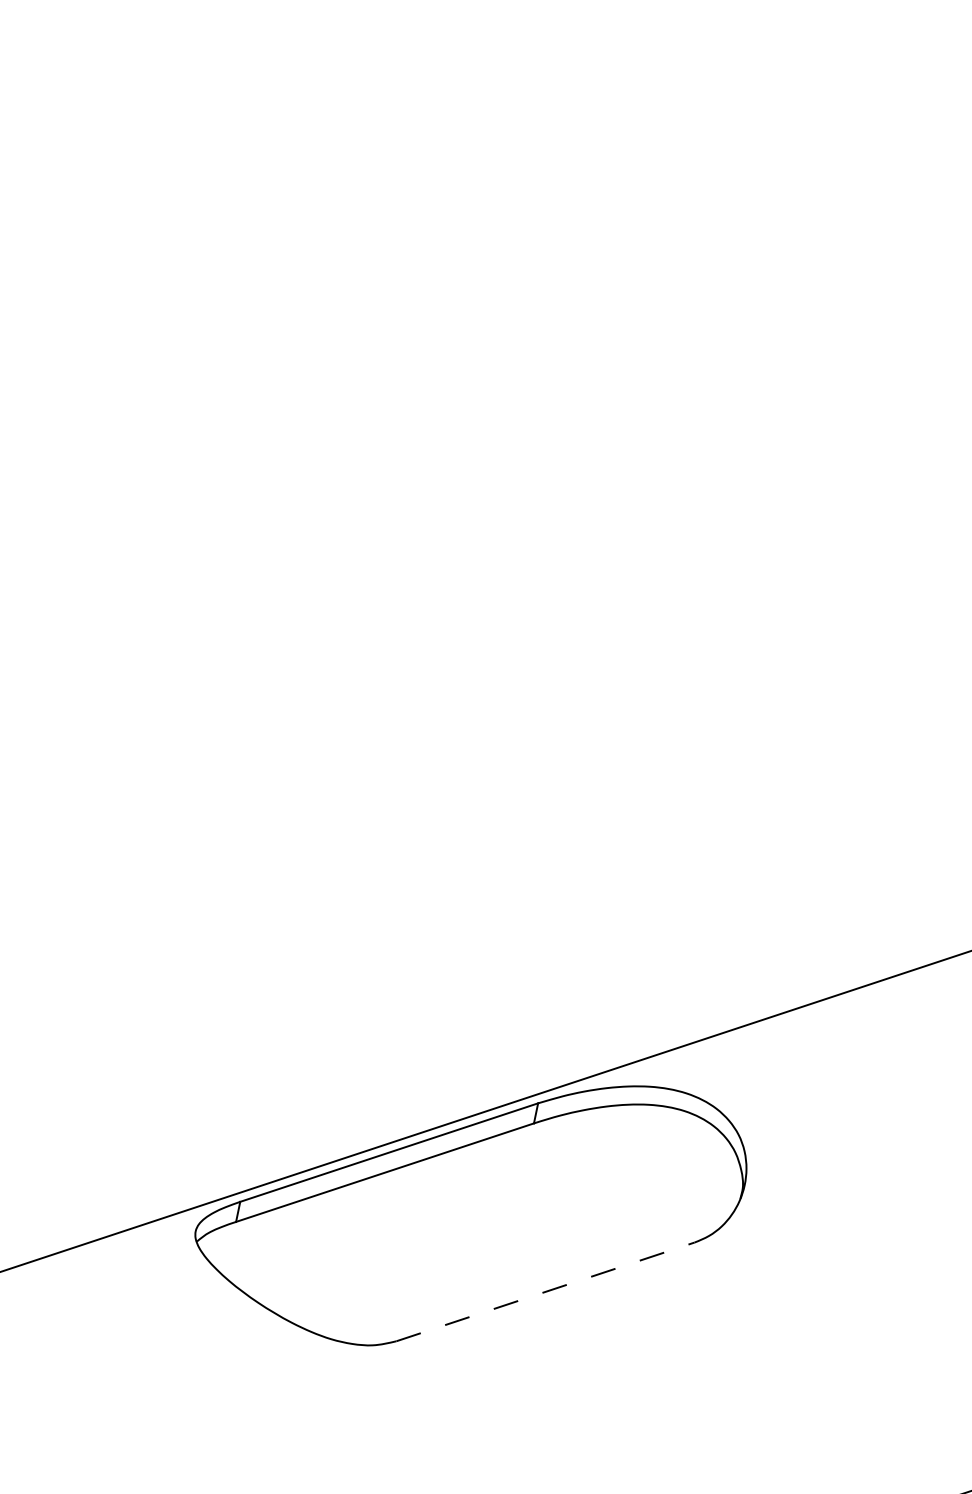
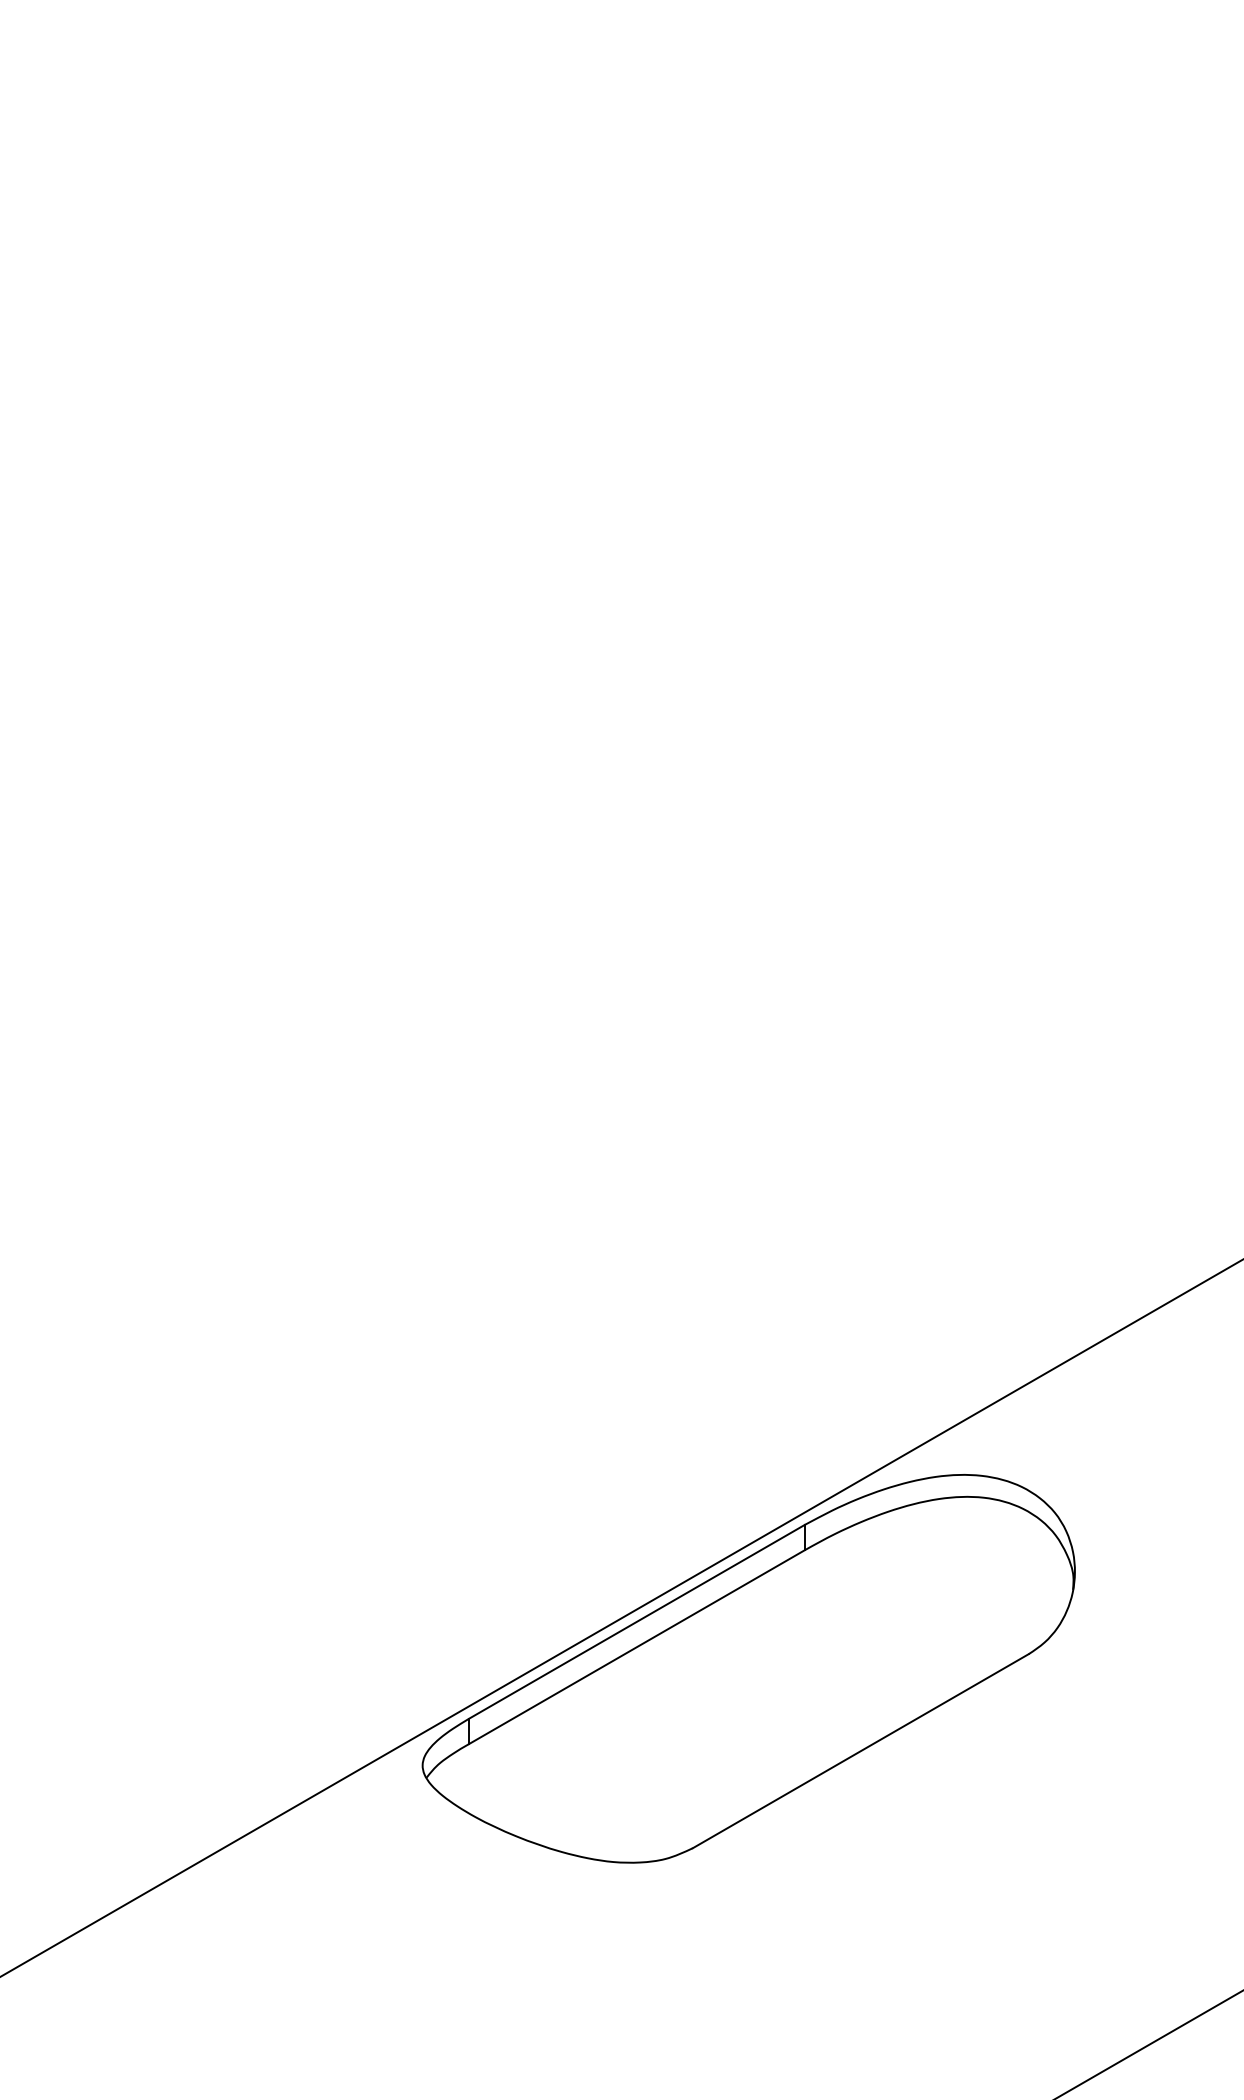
line: (545, 1292) -> (860, 1751), dashed -> solid

